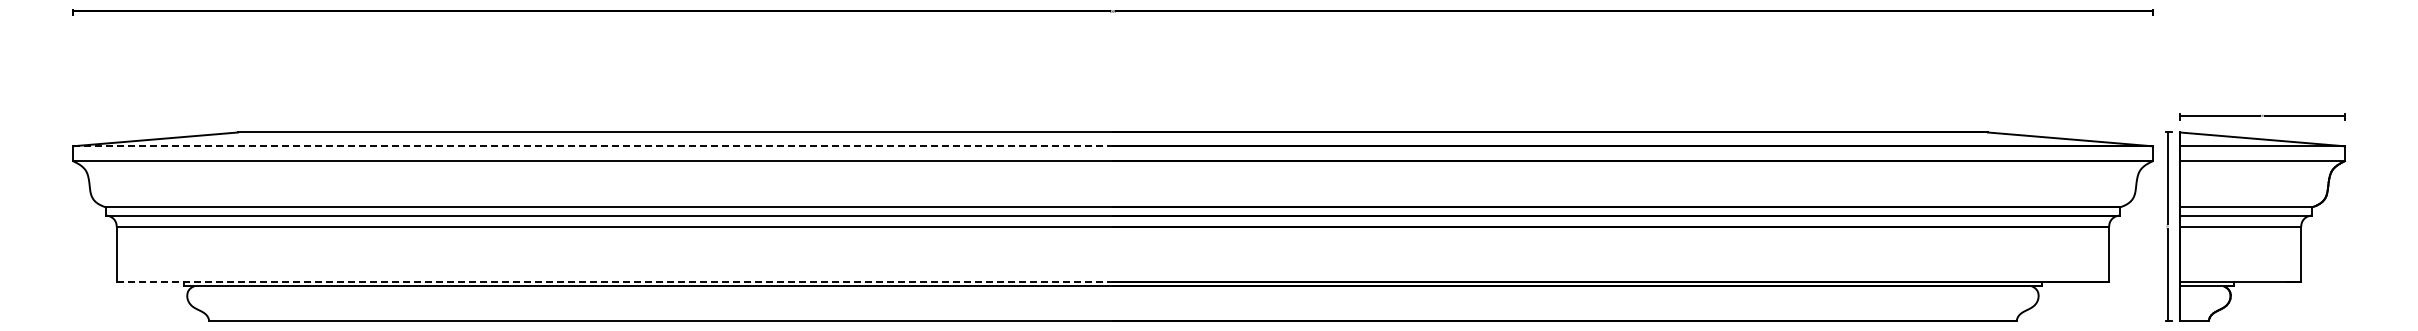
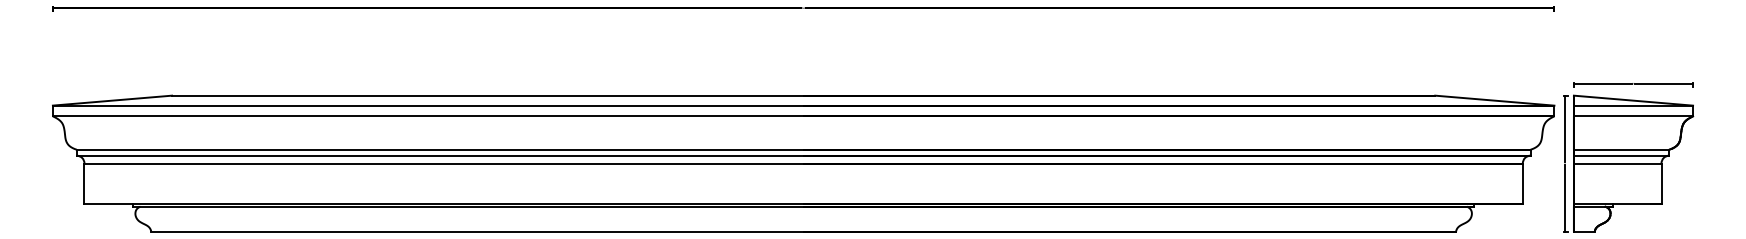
line: (592, 146) -> (427, 105), dashed -> solid
line: (615, 281) -> (444, 203), dashed -> solid

